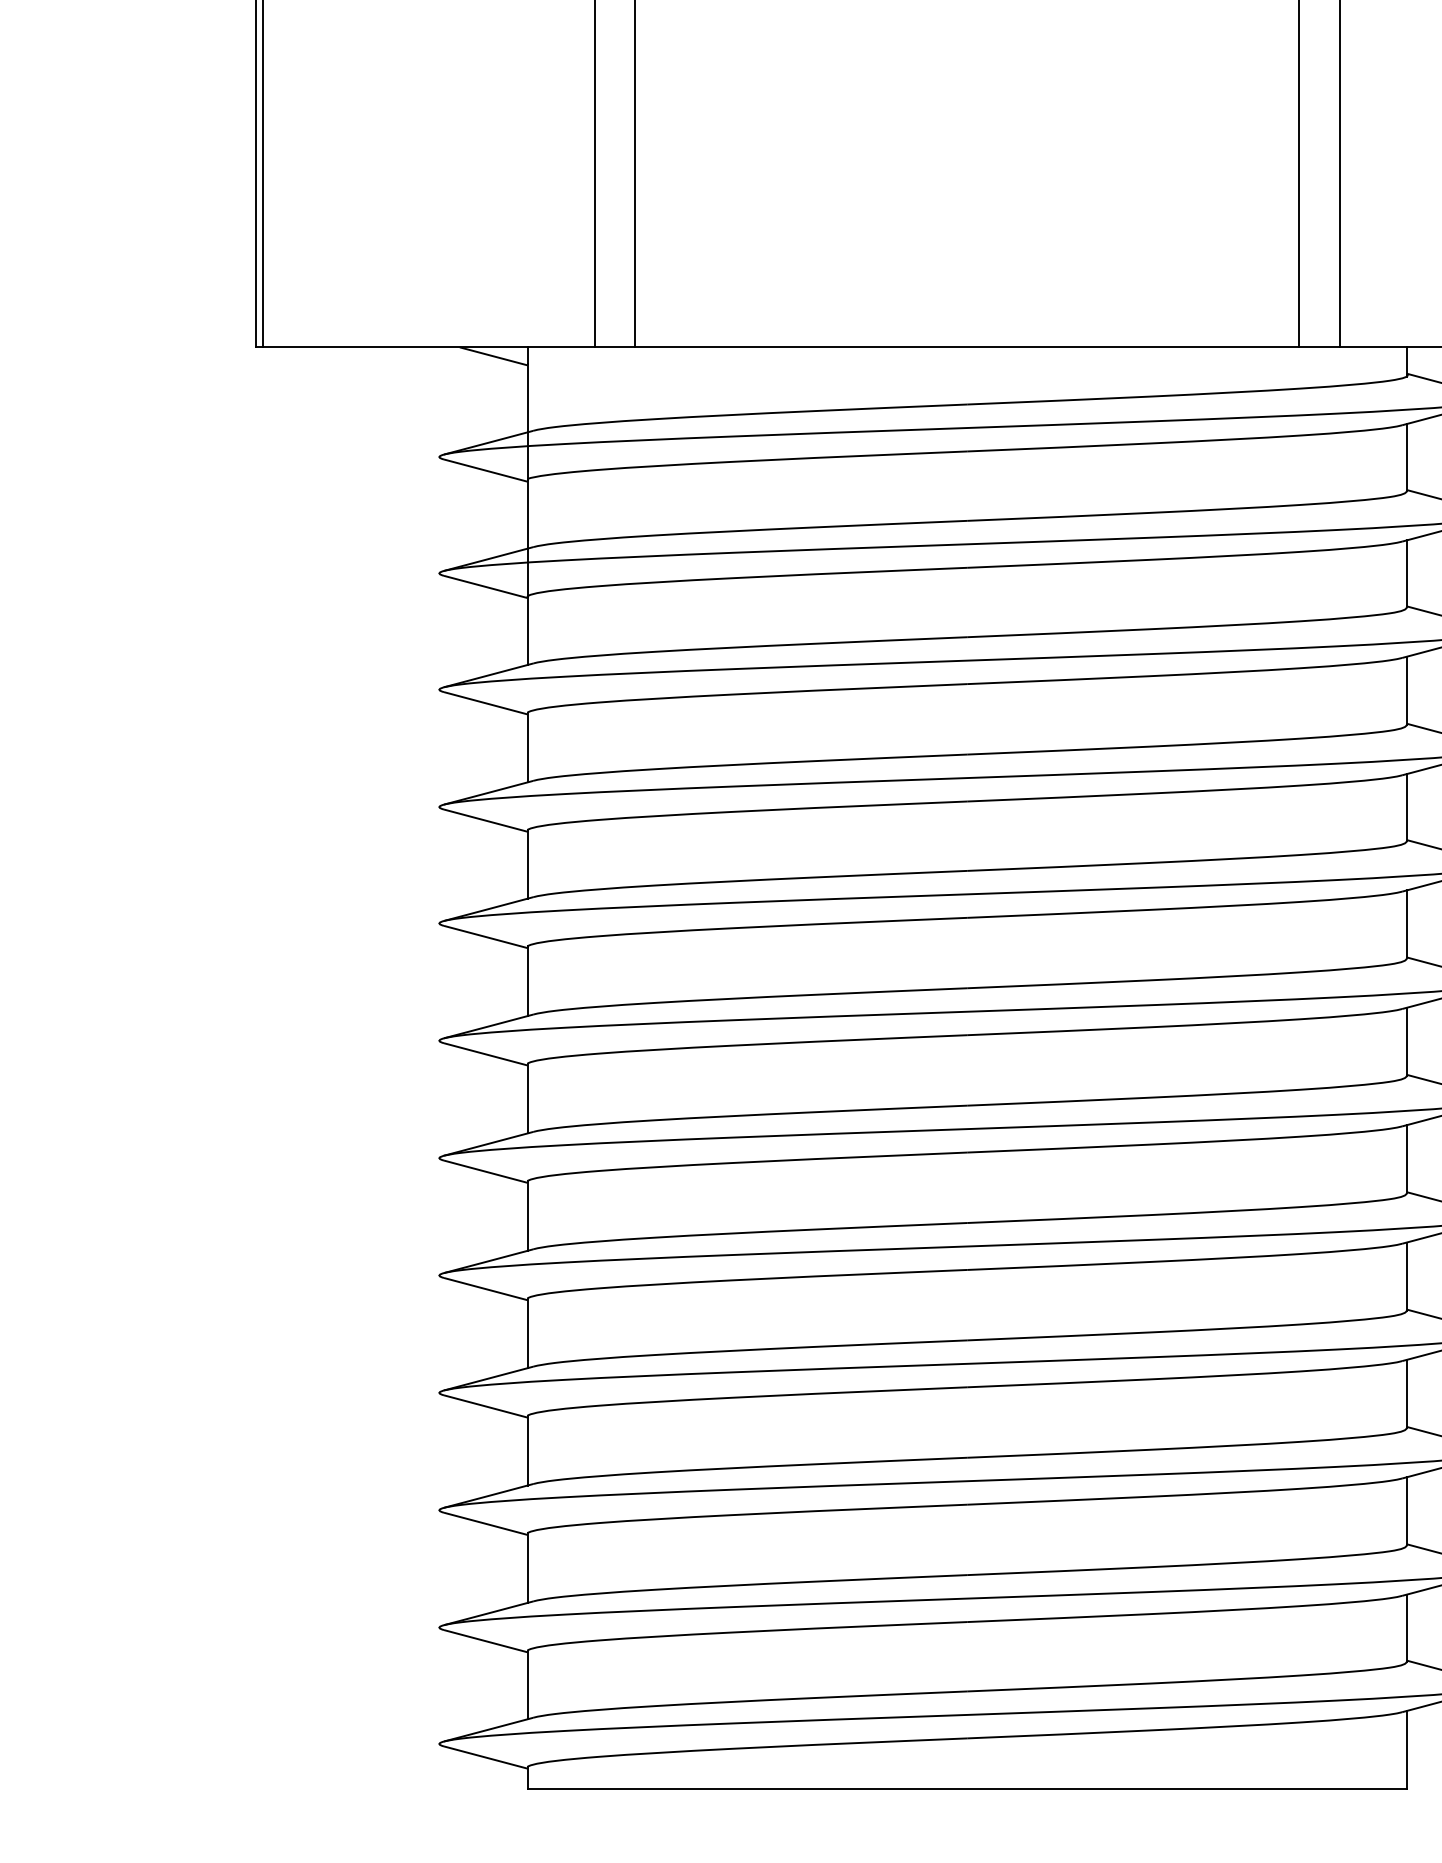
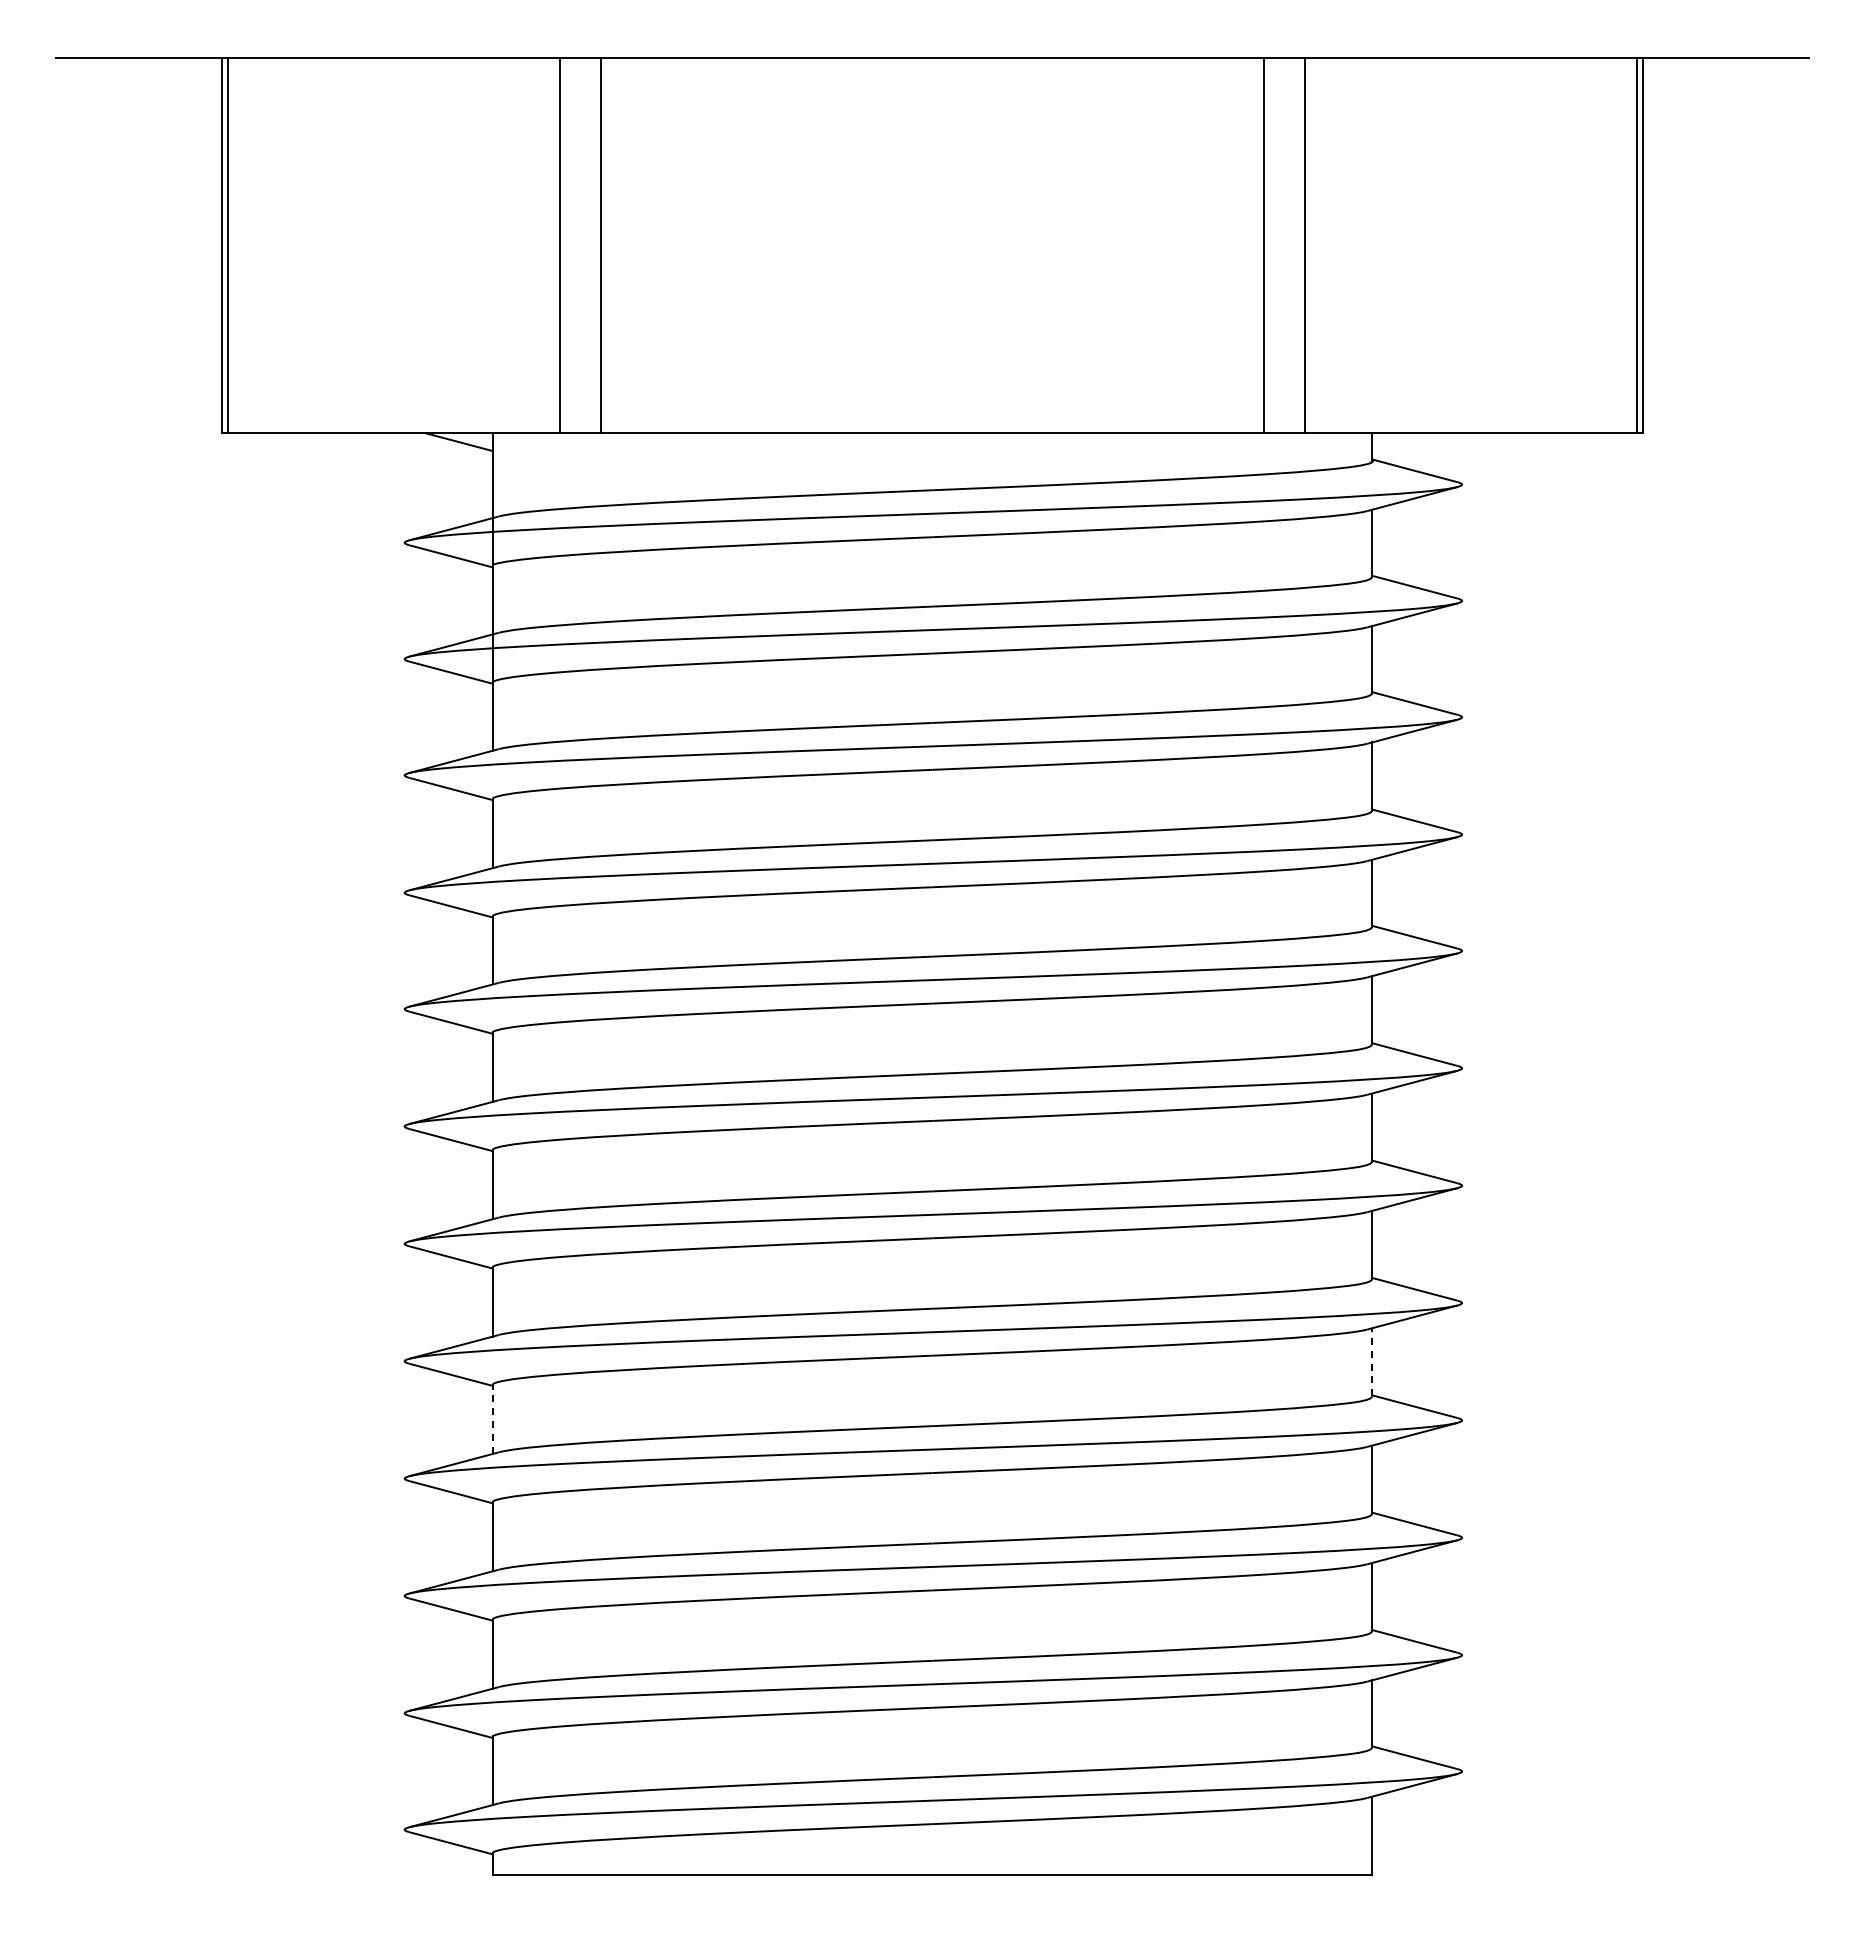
line: (1407, 1275) -> (1372, 1361), solid -> dashed
line: (527, 1333) -> (492, 1419), solid -> dashed

